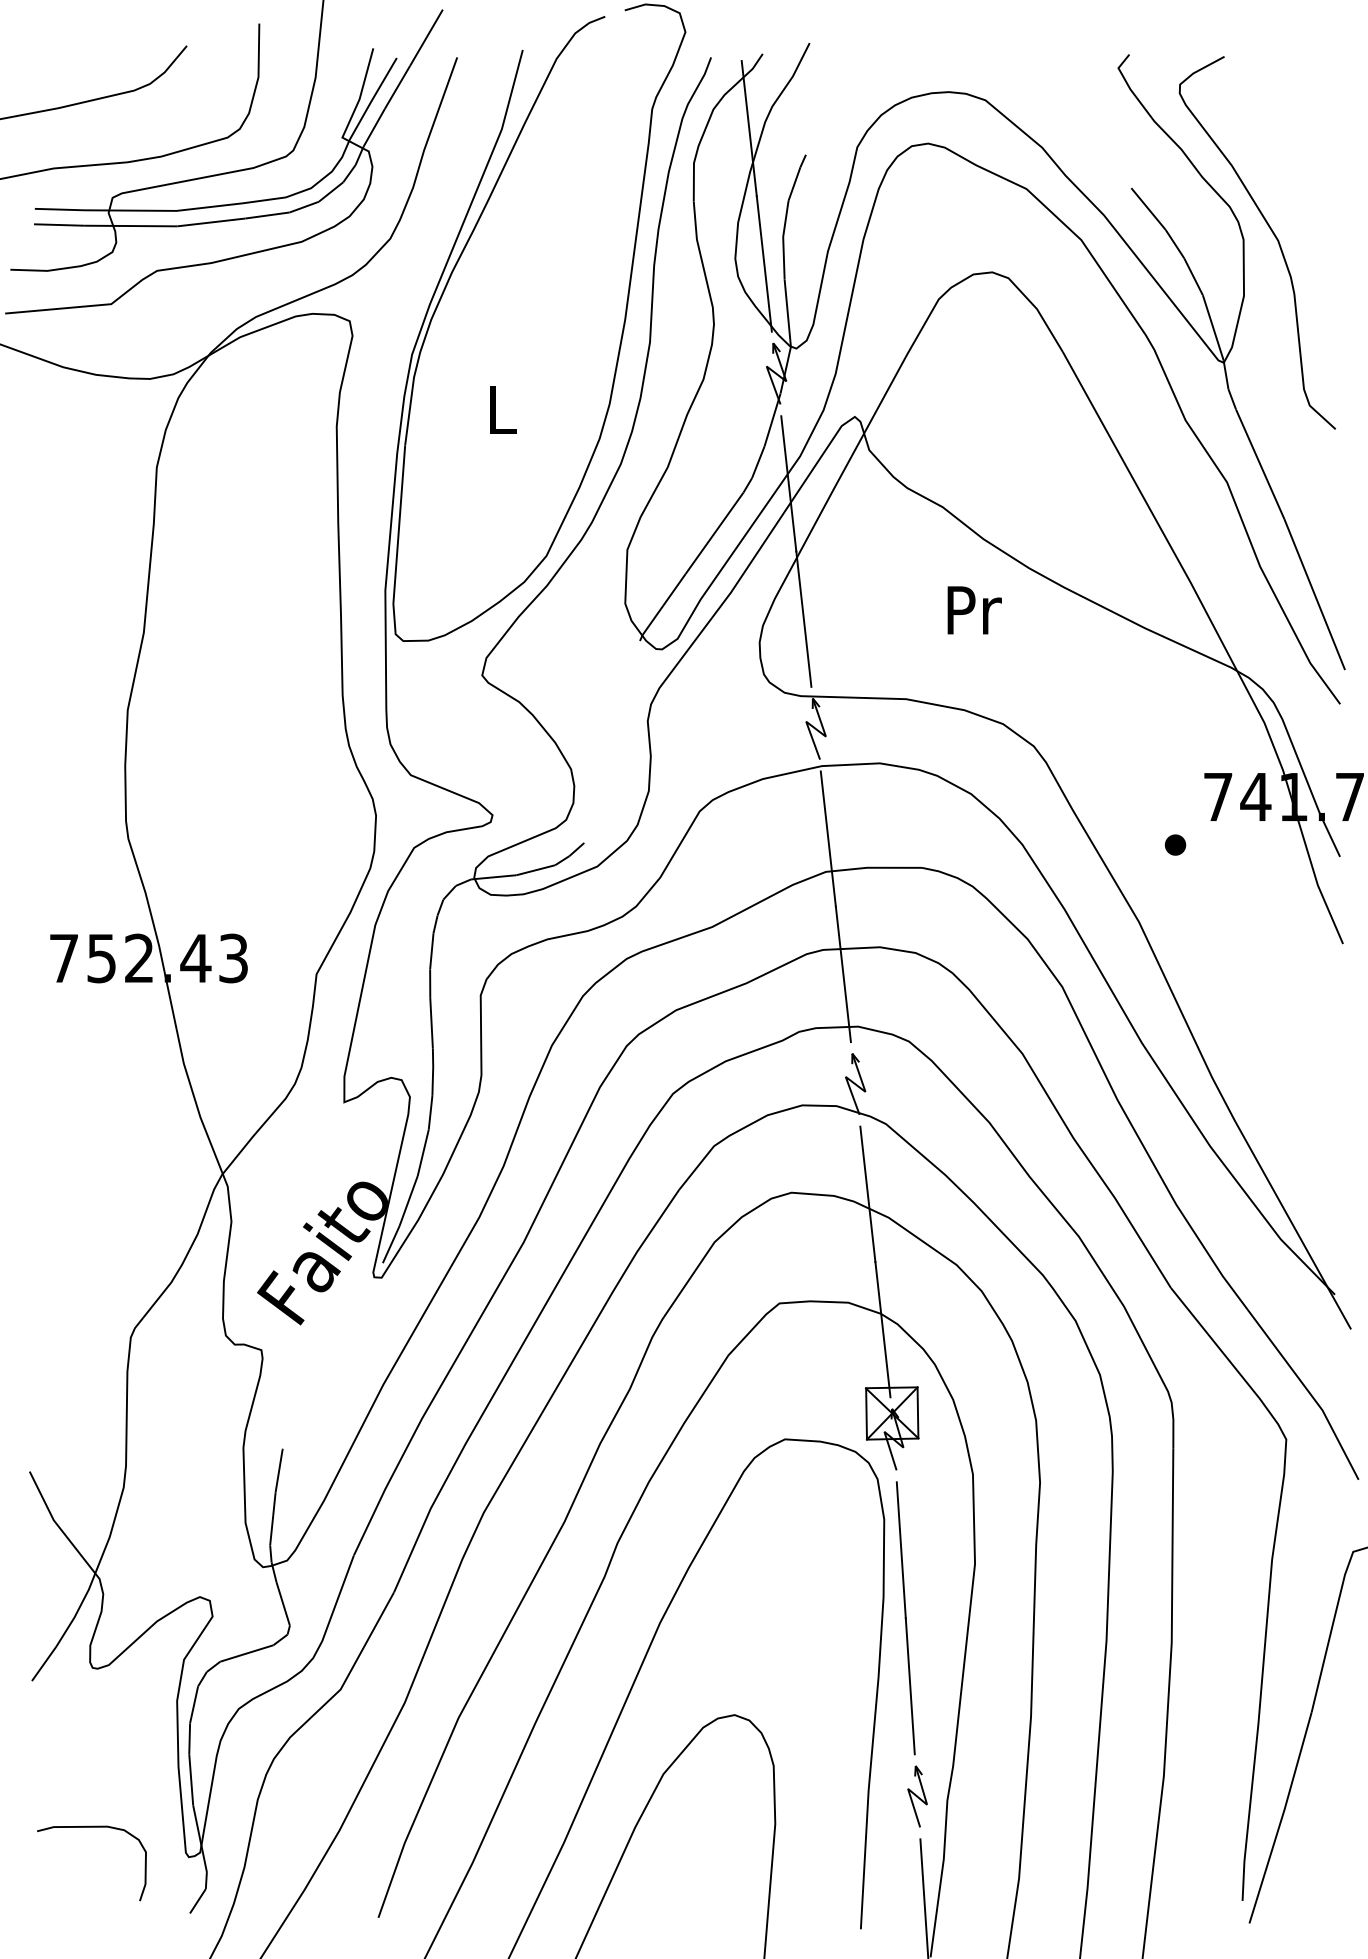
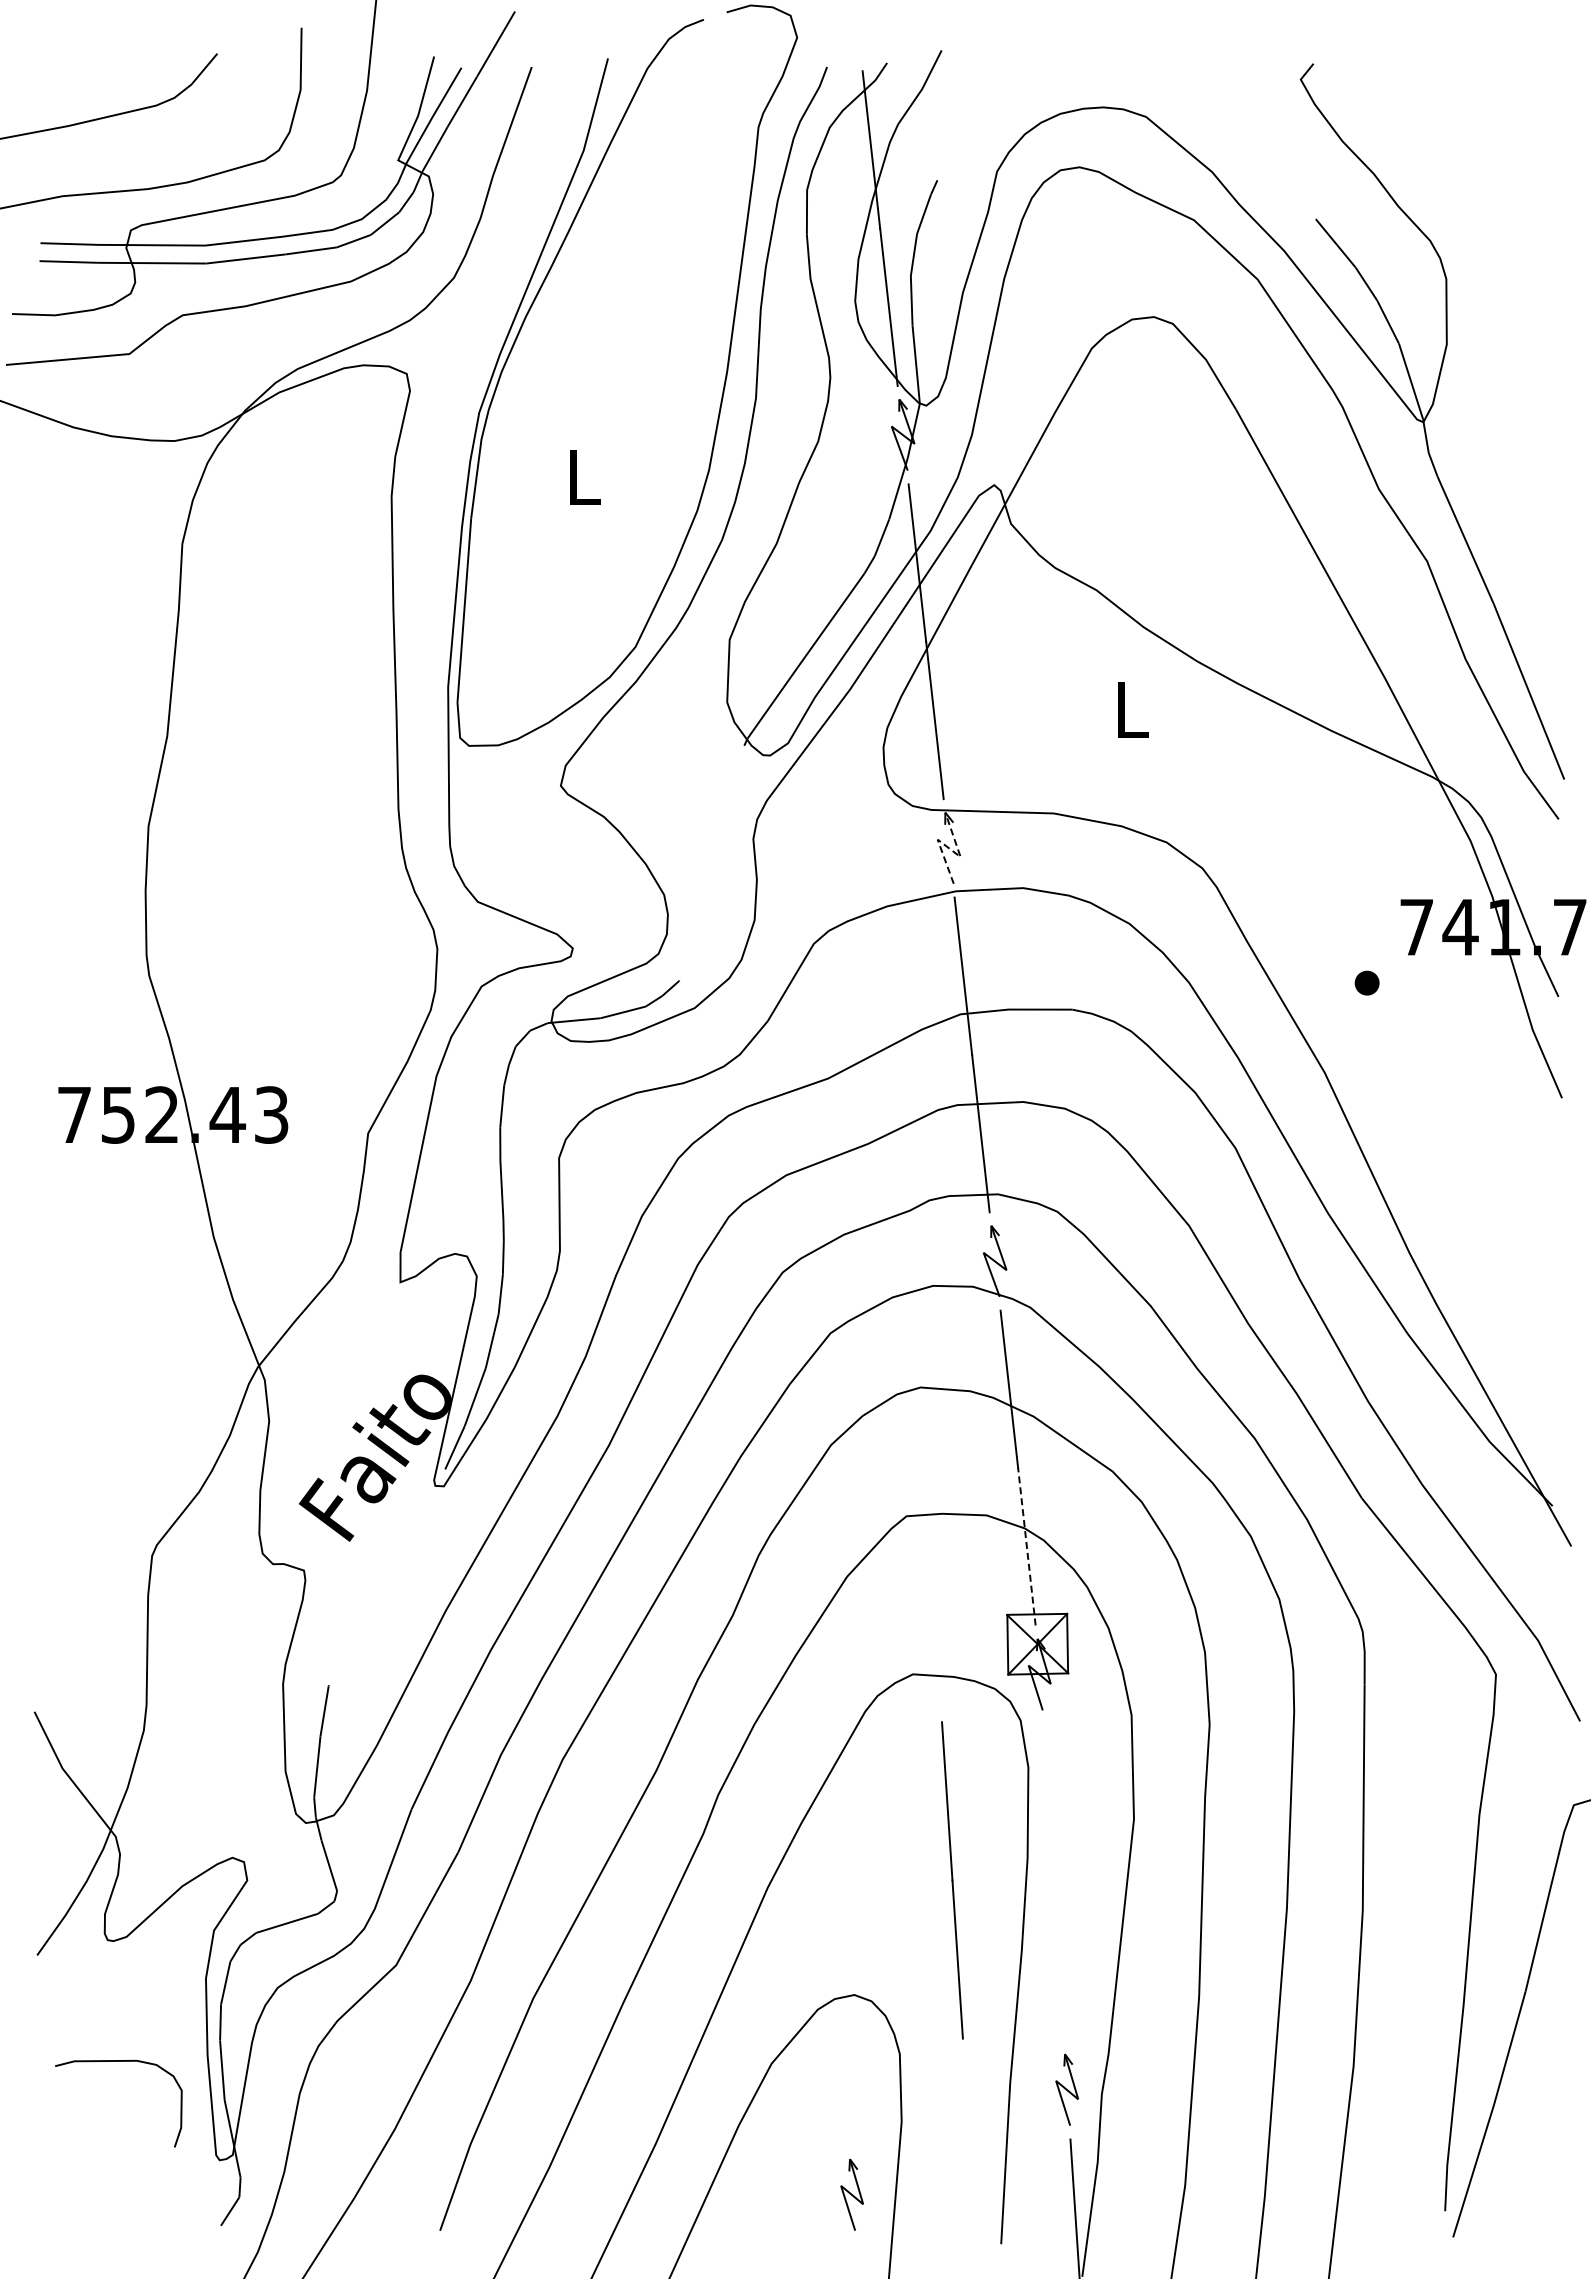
curve: (1272, 234) -> (1480, 272), removed
text: (974, 610) -> (1133, 710), Pr -> L
line: (815, 729) -> (948, 848), solid -> dashed
line: (882, 1329) -> (1026, 1546), solid -> dashed
line: (905, 1618) -> (952, 1880), moved
curve: (91, 1827) -> (118, 2061), moved
part: (732, 1886) -> (851, 2194), added

